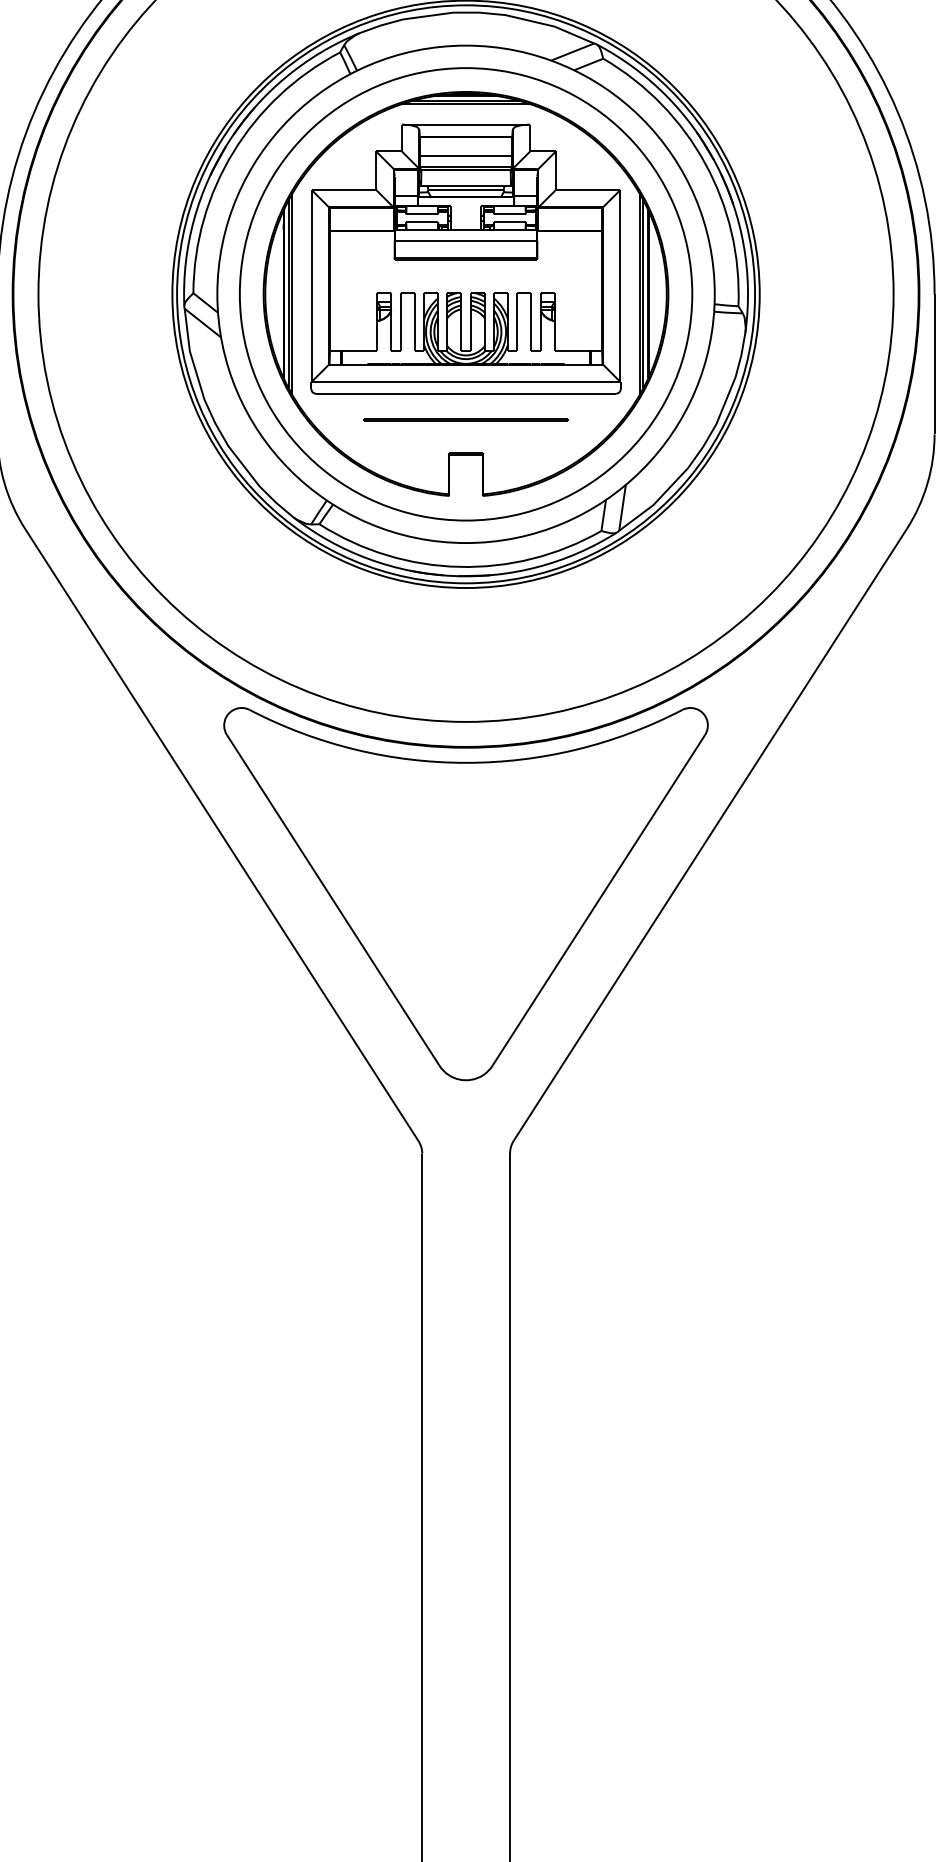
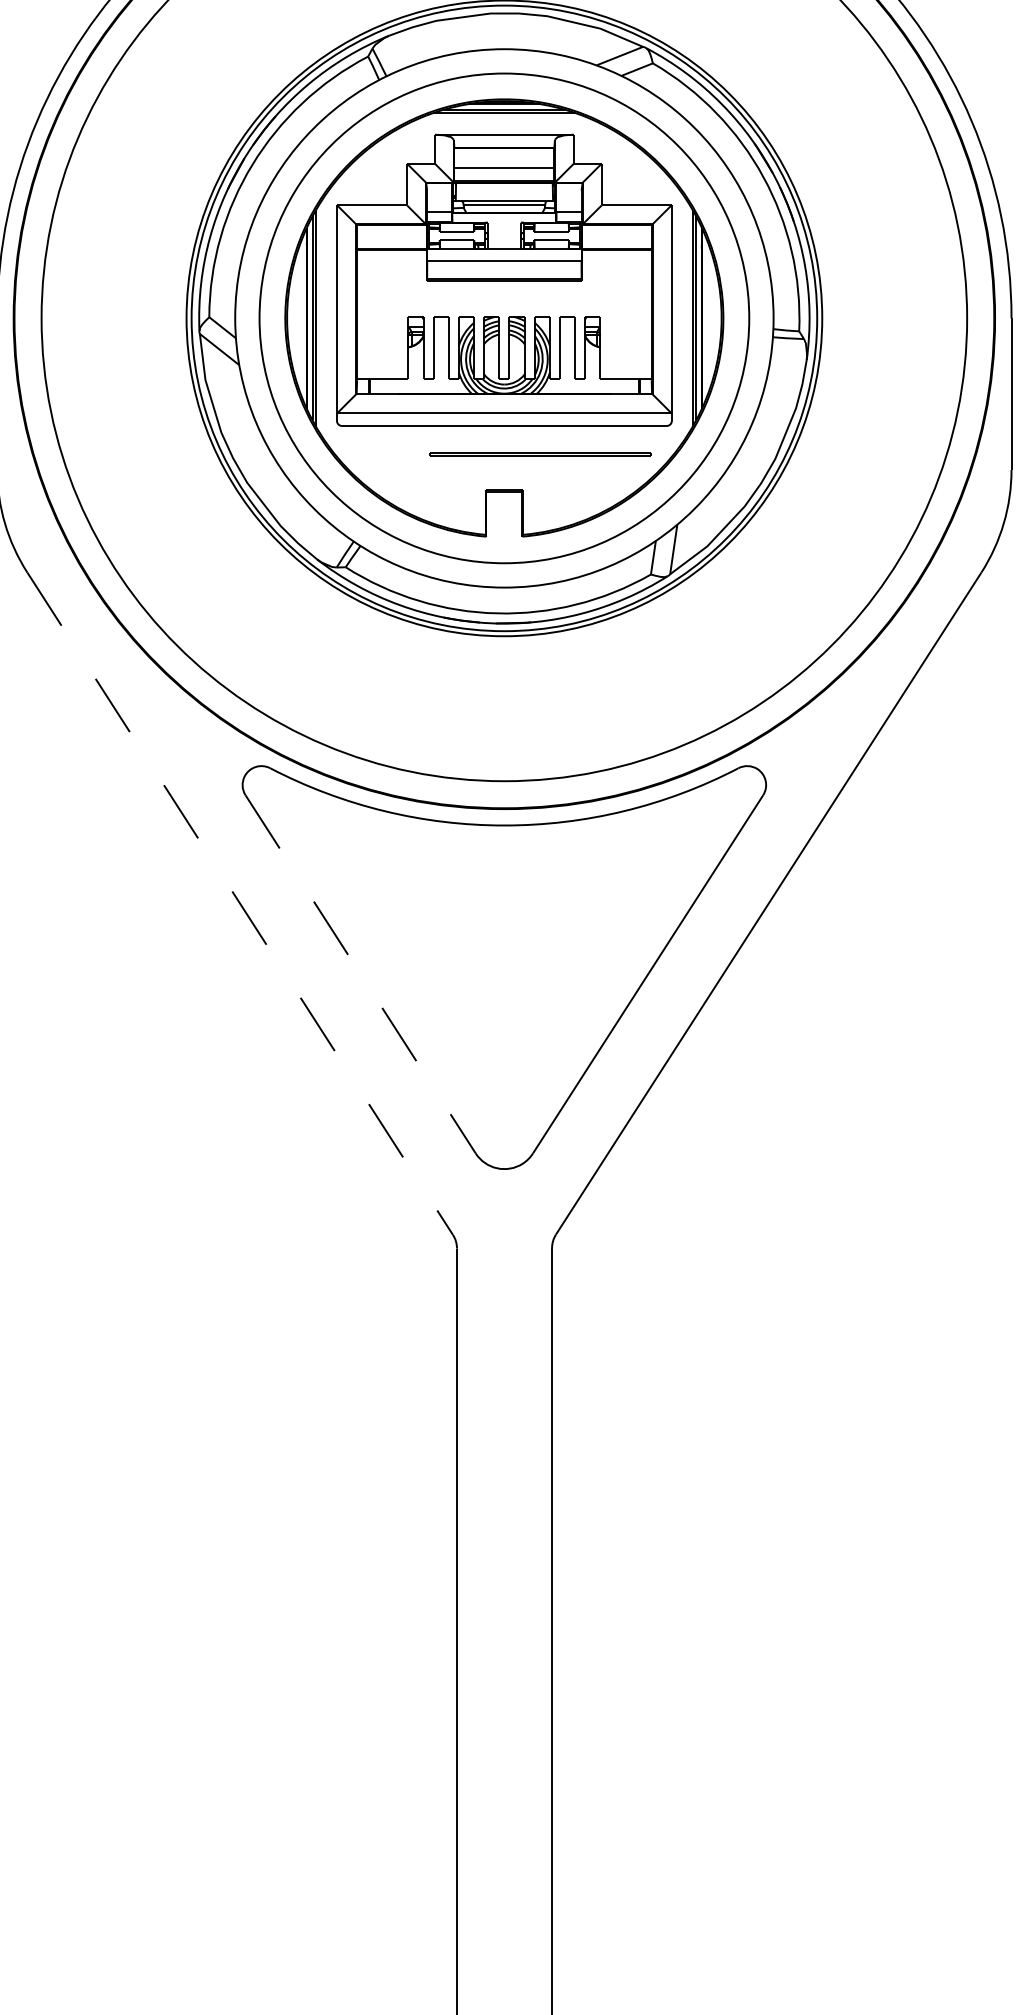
line: (466, 419) -> (540, 453), moved
line: (222, 834) -> (240, 903), solid -> dashed
line: (333, 900) -> (360, 974), solid -> dashed

